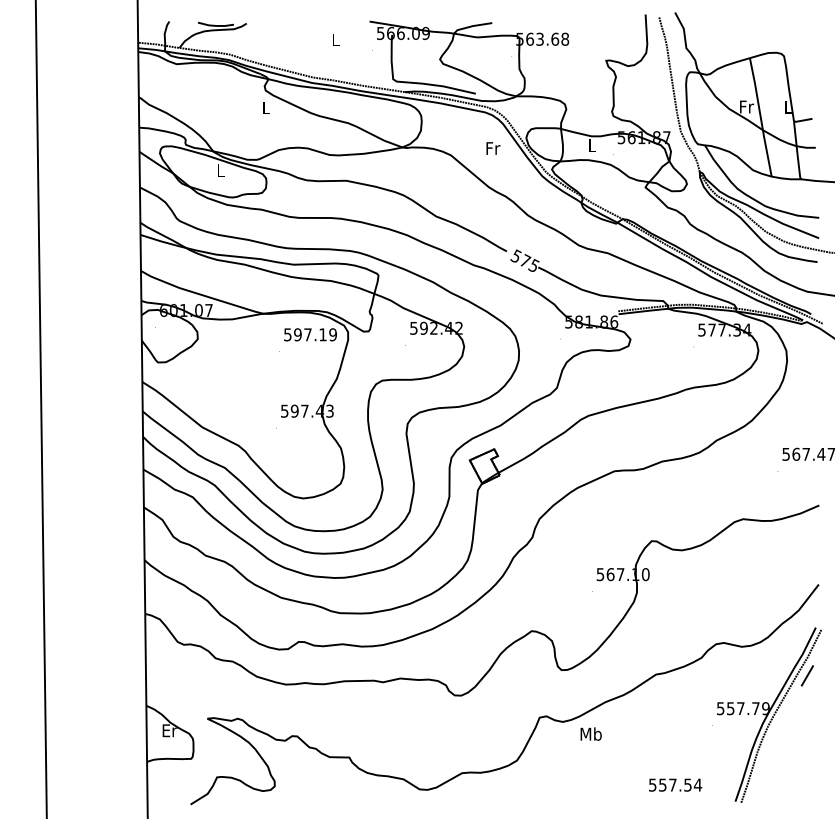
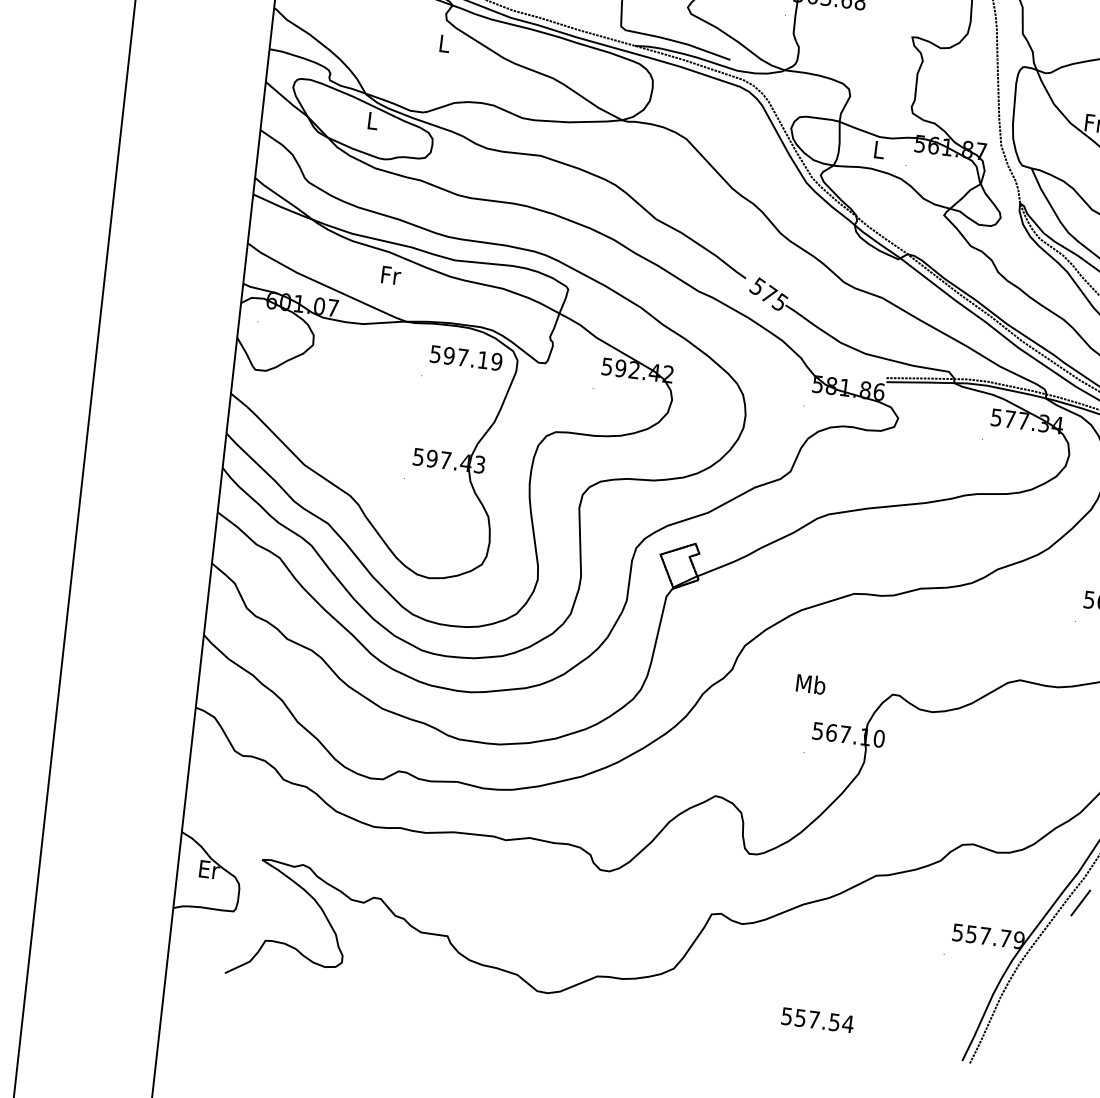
text: (493, 148) -> (391, 275), moved
text: (590, 733) -> (810, 683), moved
text: (675, 784) -> (817, 1019), moved

